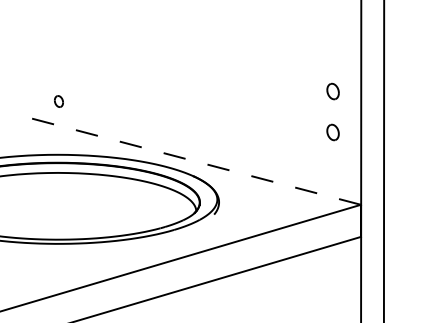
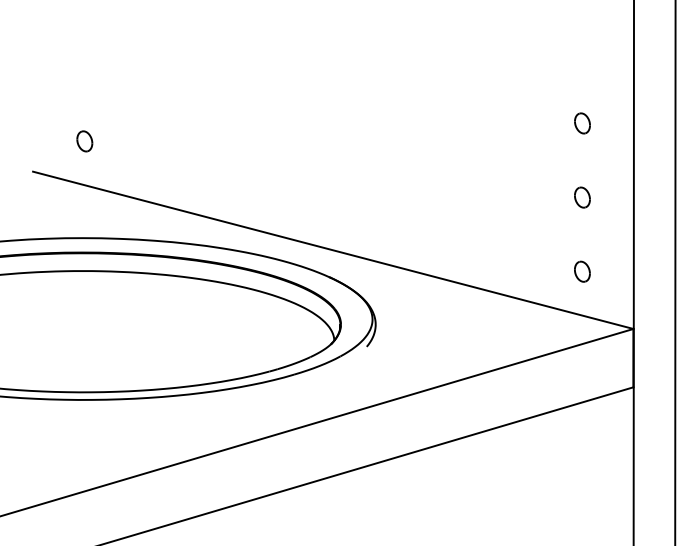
part: (332, 91) -> (581, 123), size x0.71
part: (332, 132) -> (581, 197), size x0.71
line: (195, 161) -> (332, 250), dashed -> solid
part: (332, 172) -> (581, 270), added

